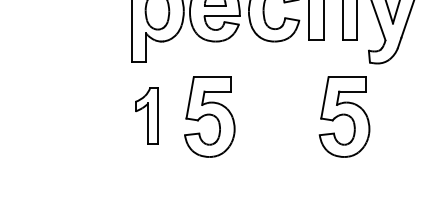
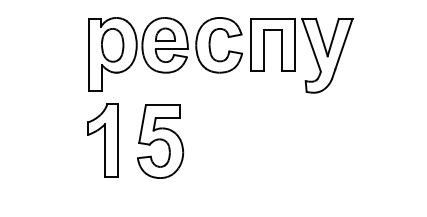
part: (146, 115) -> (102, 140), size x1.43
part: (344, 116) -> (283, 141), removed

